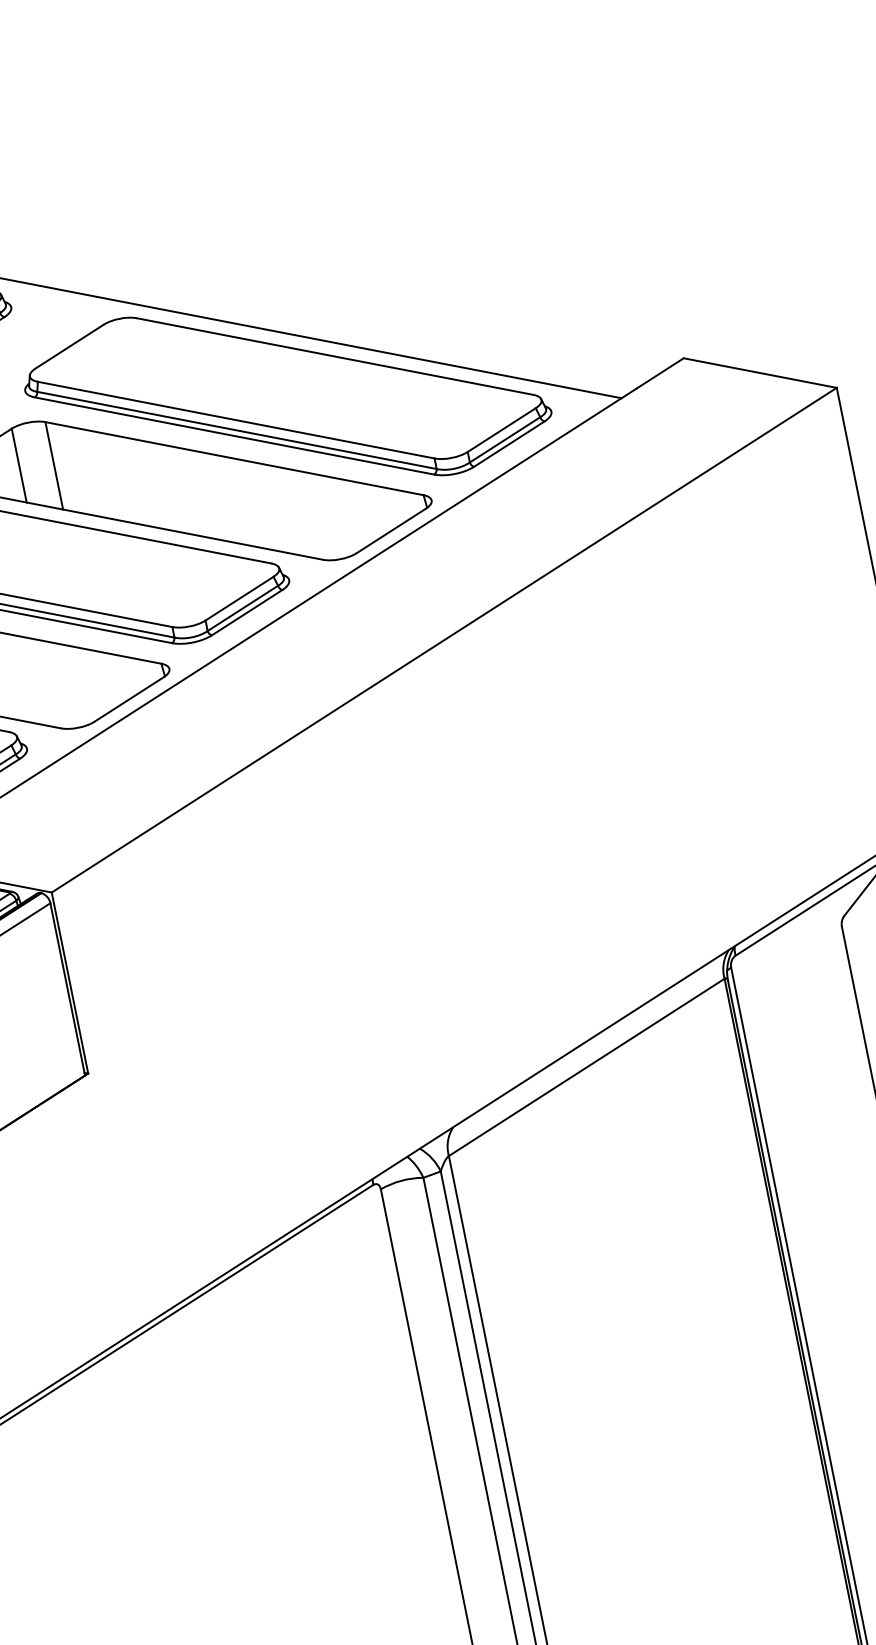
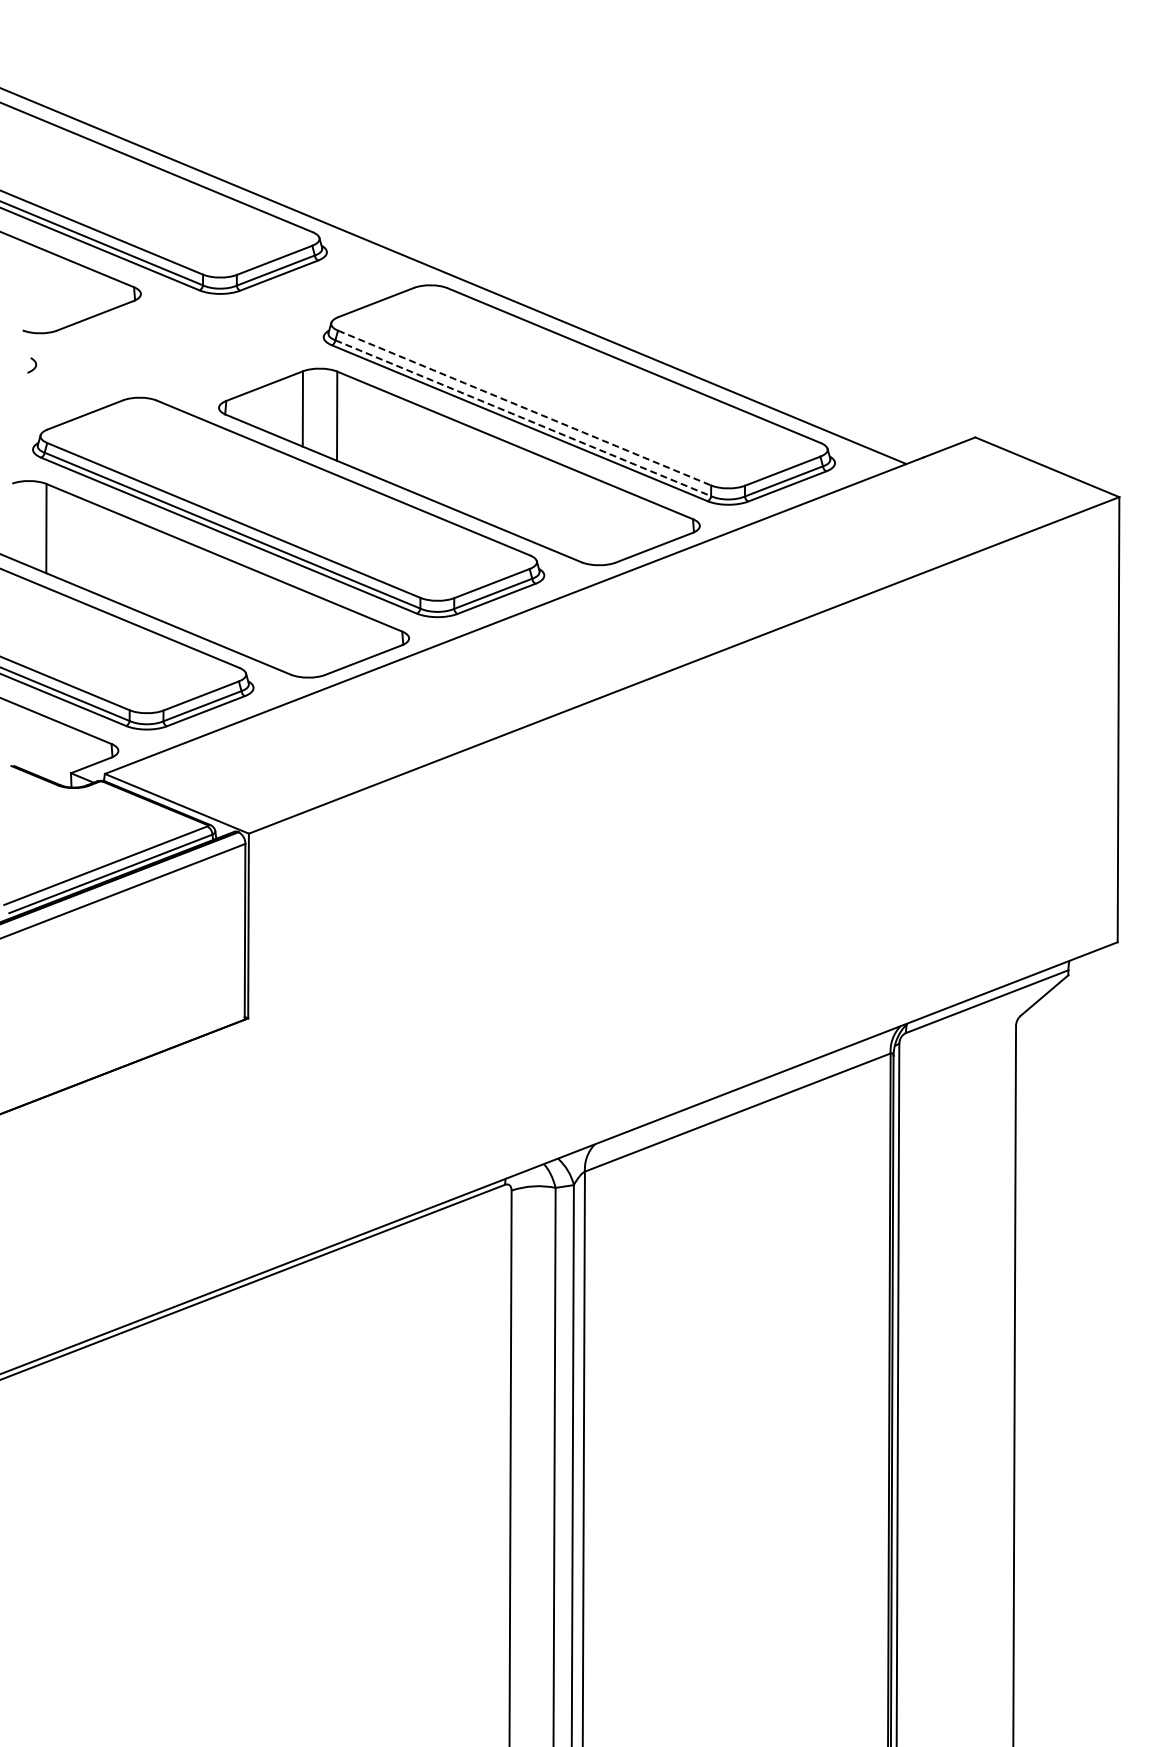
line: (236, 420) -> (524, 408), solid -> dashed
line: (237, 430) -> (523, 418), solid -> dashed

